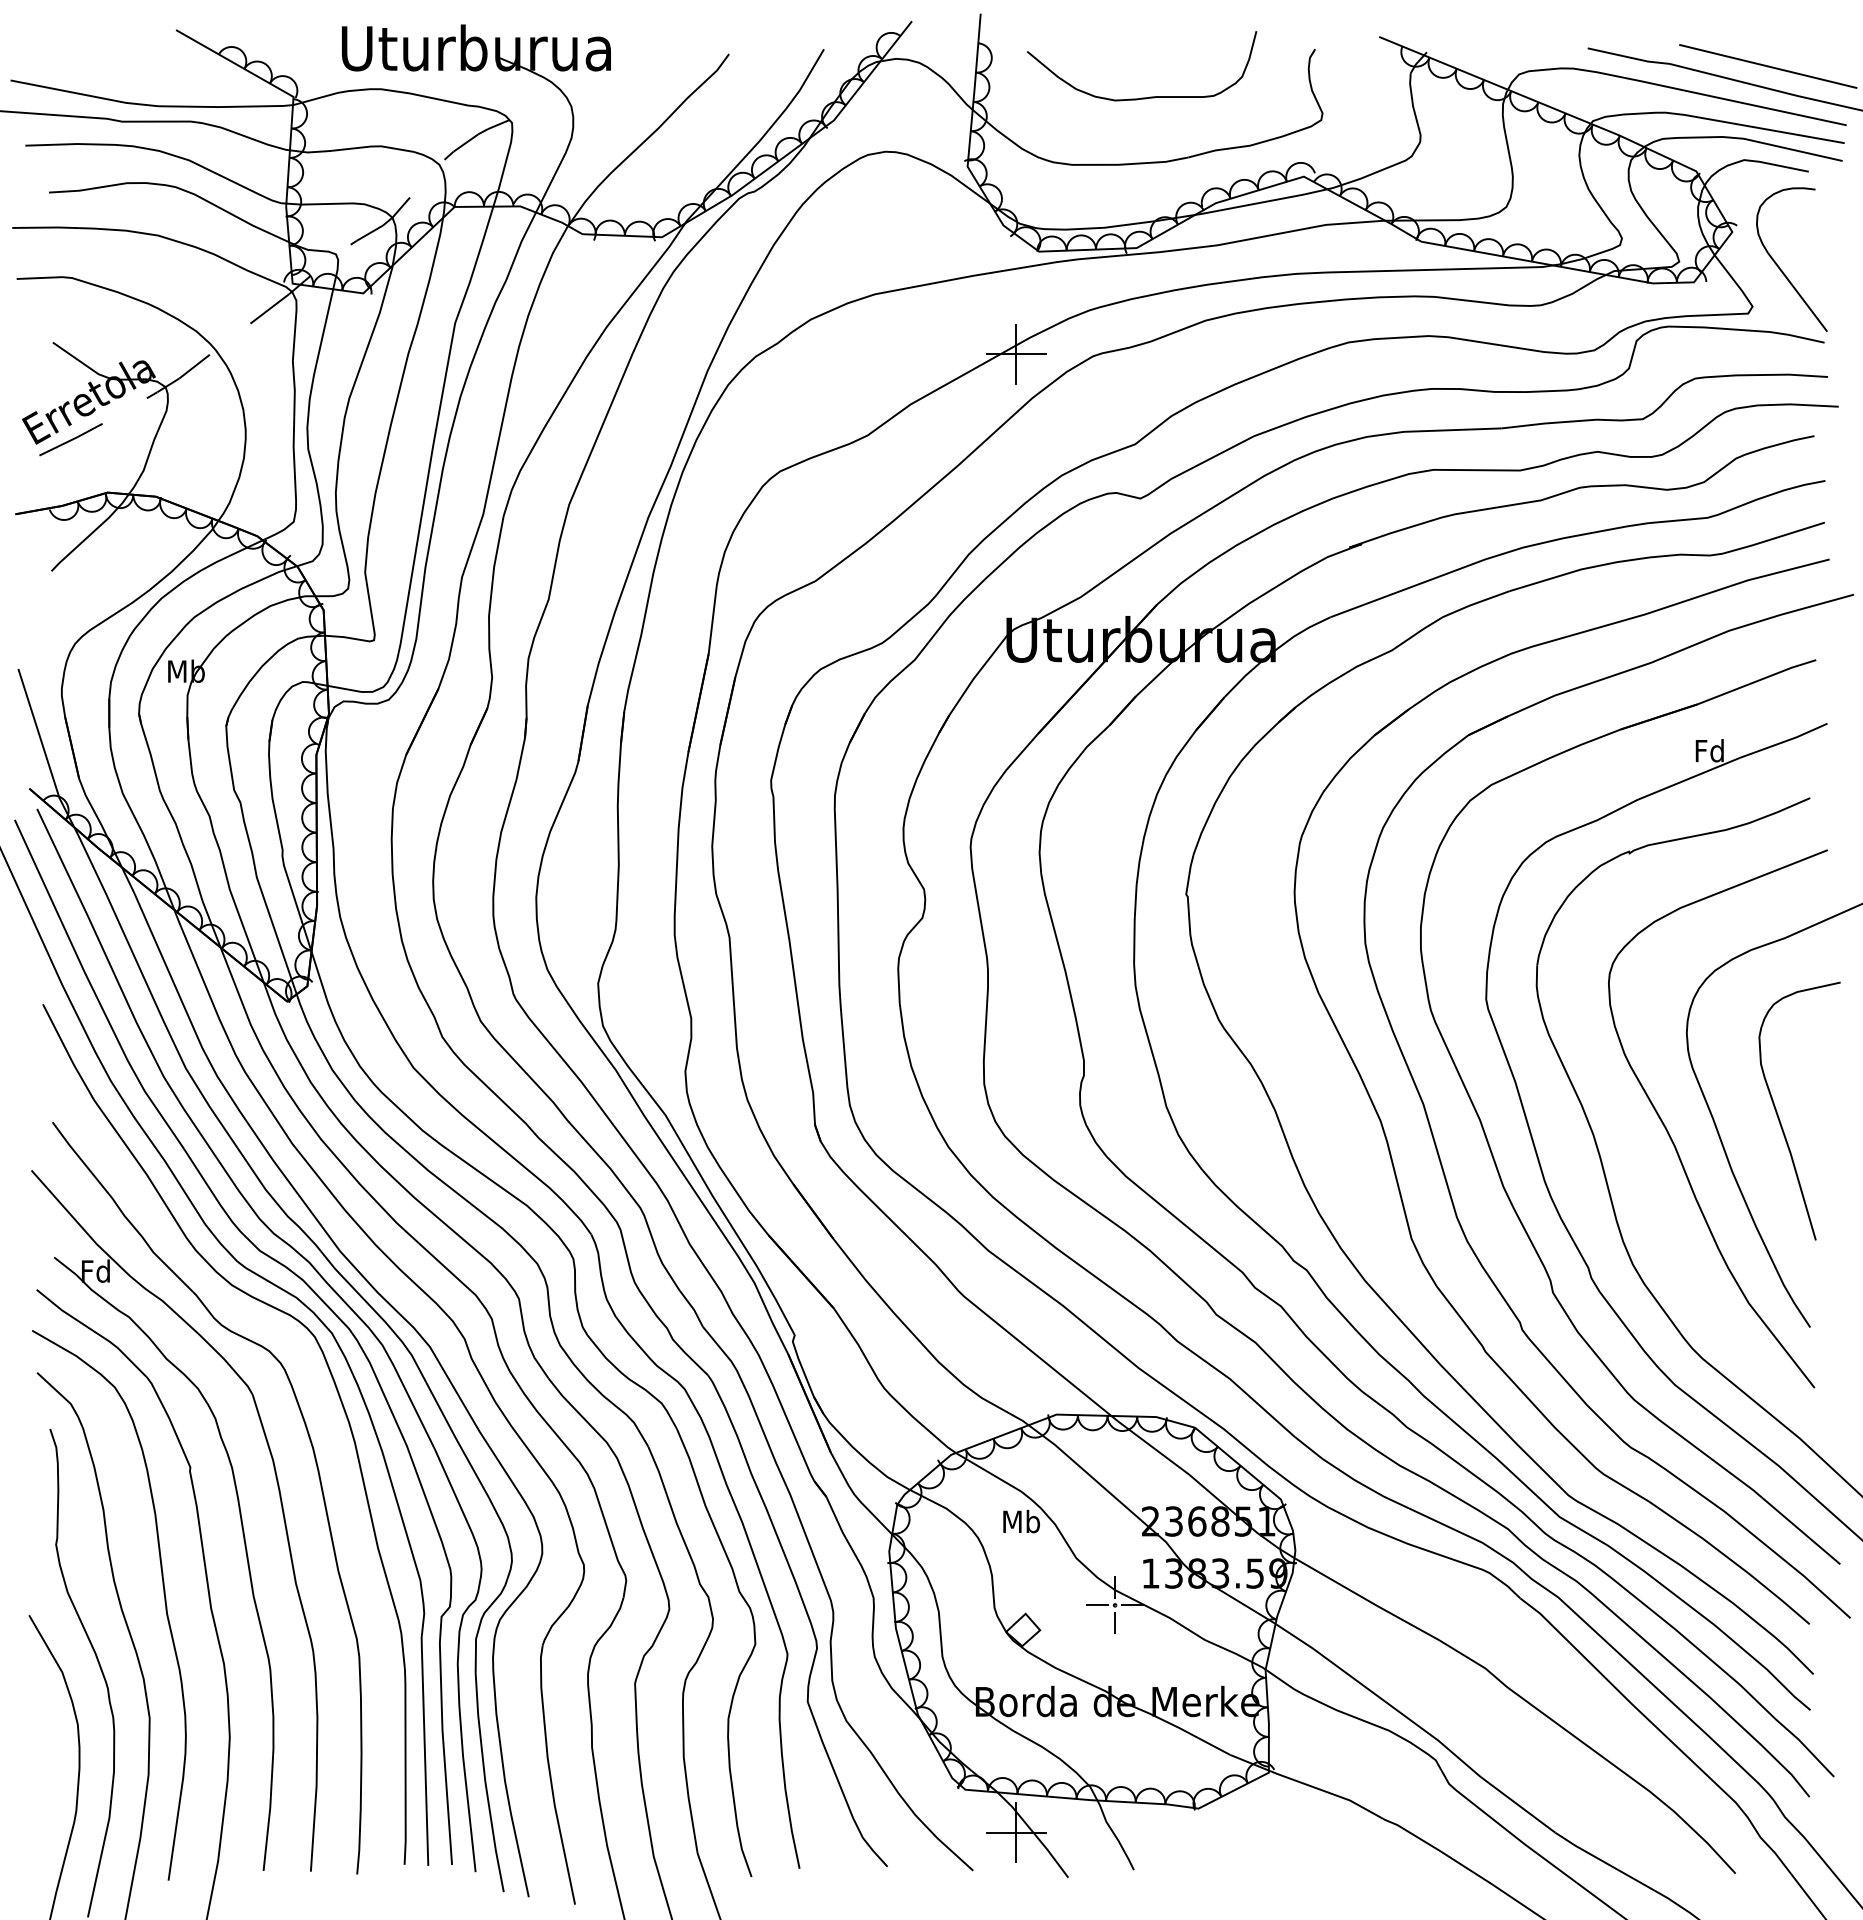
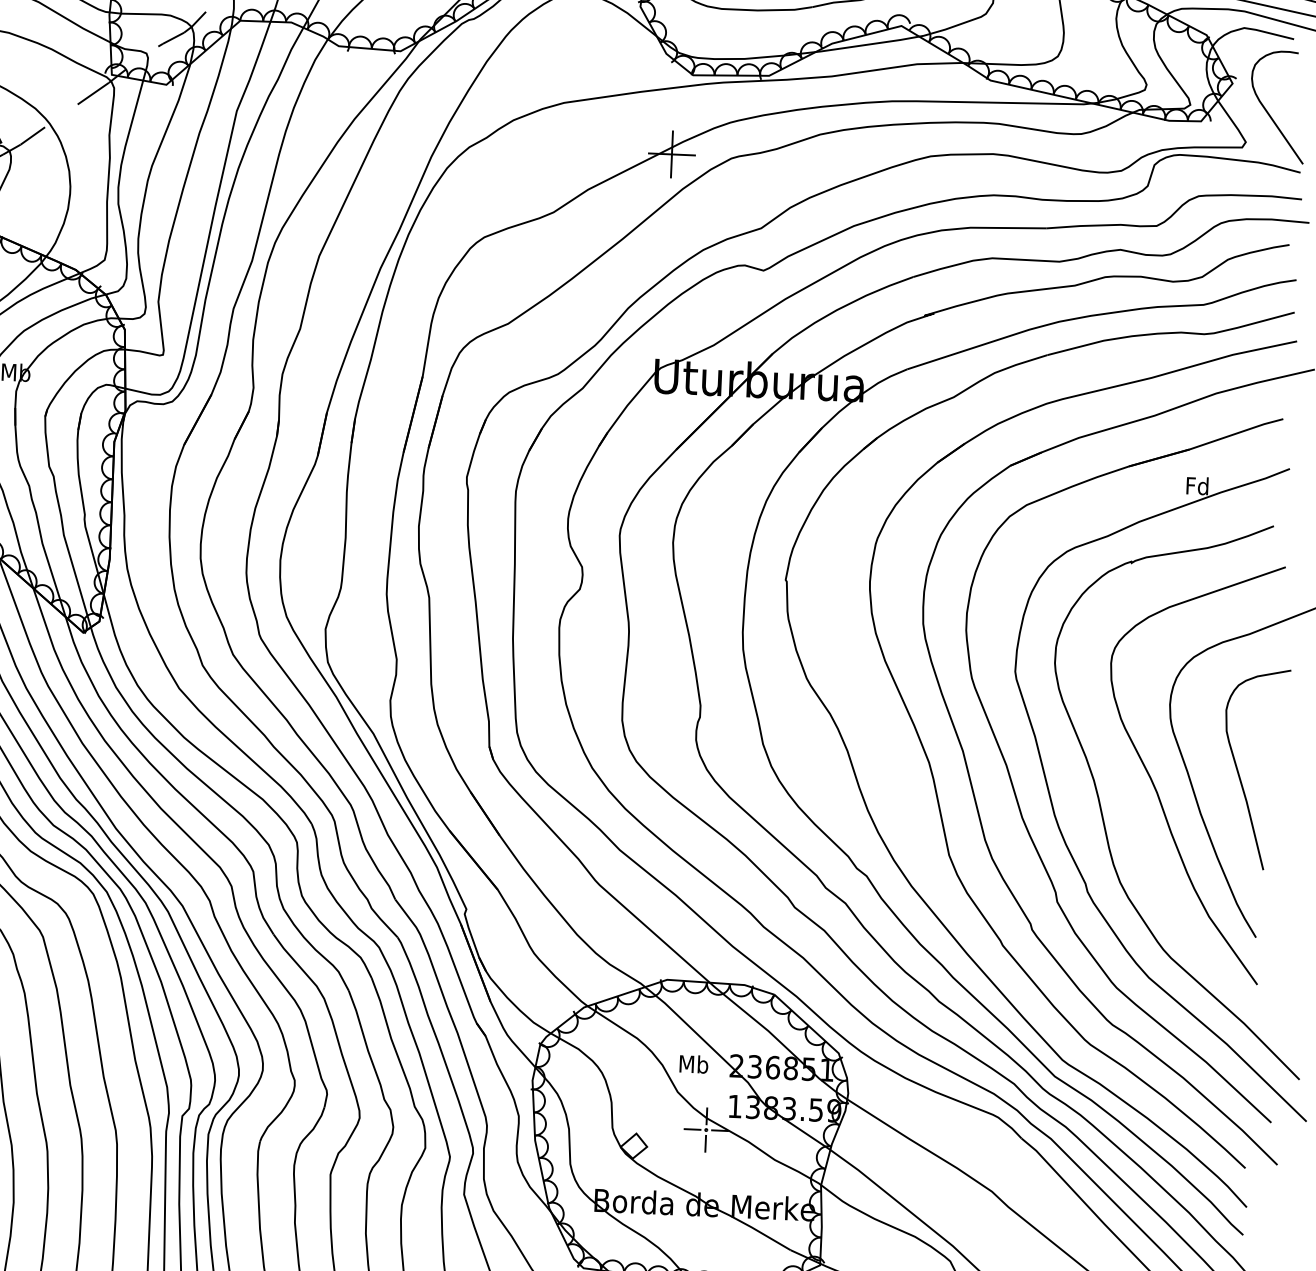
text: (1021, 1521) -> (693, 1064), moved

